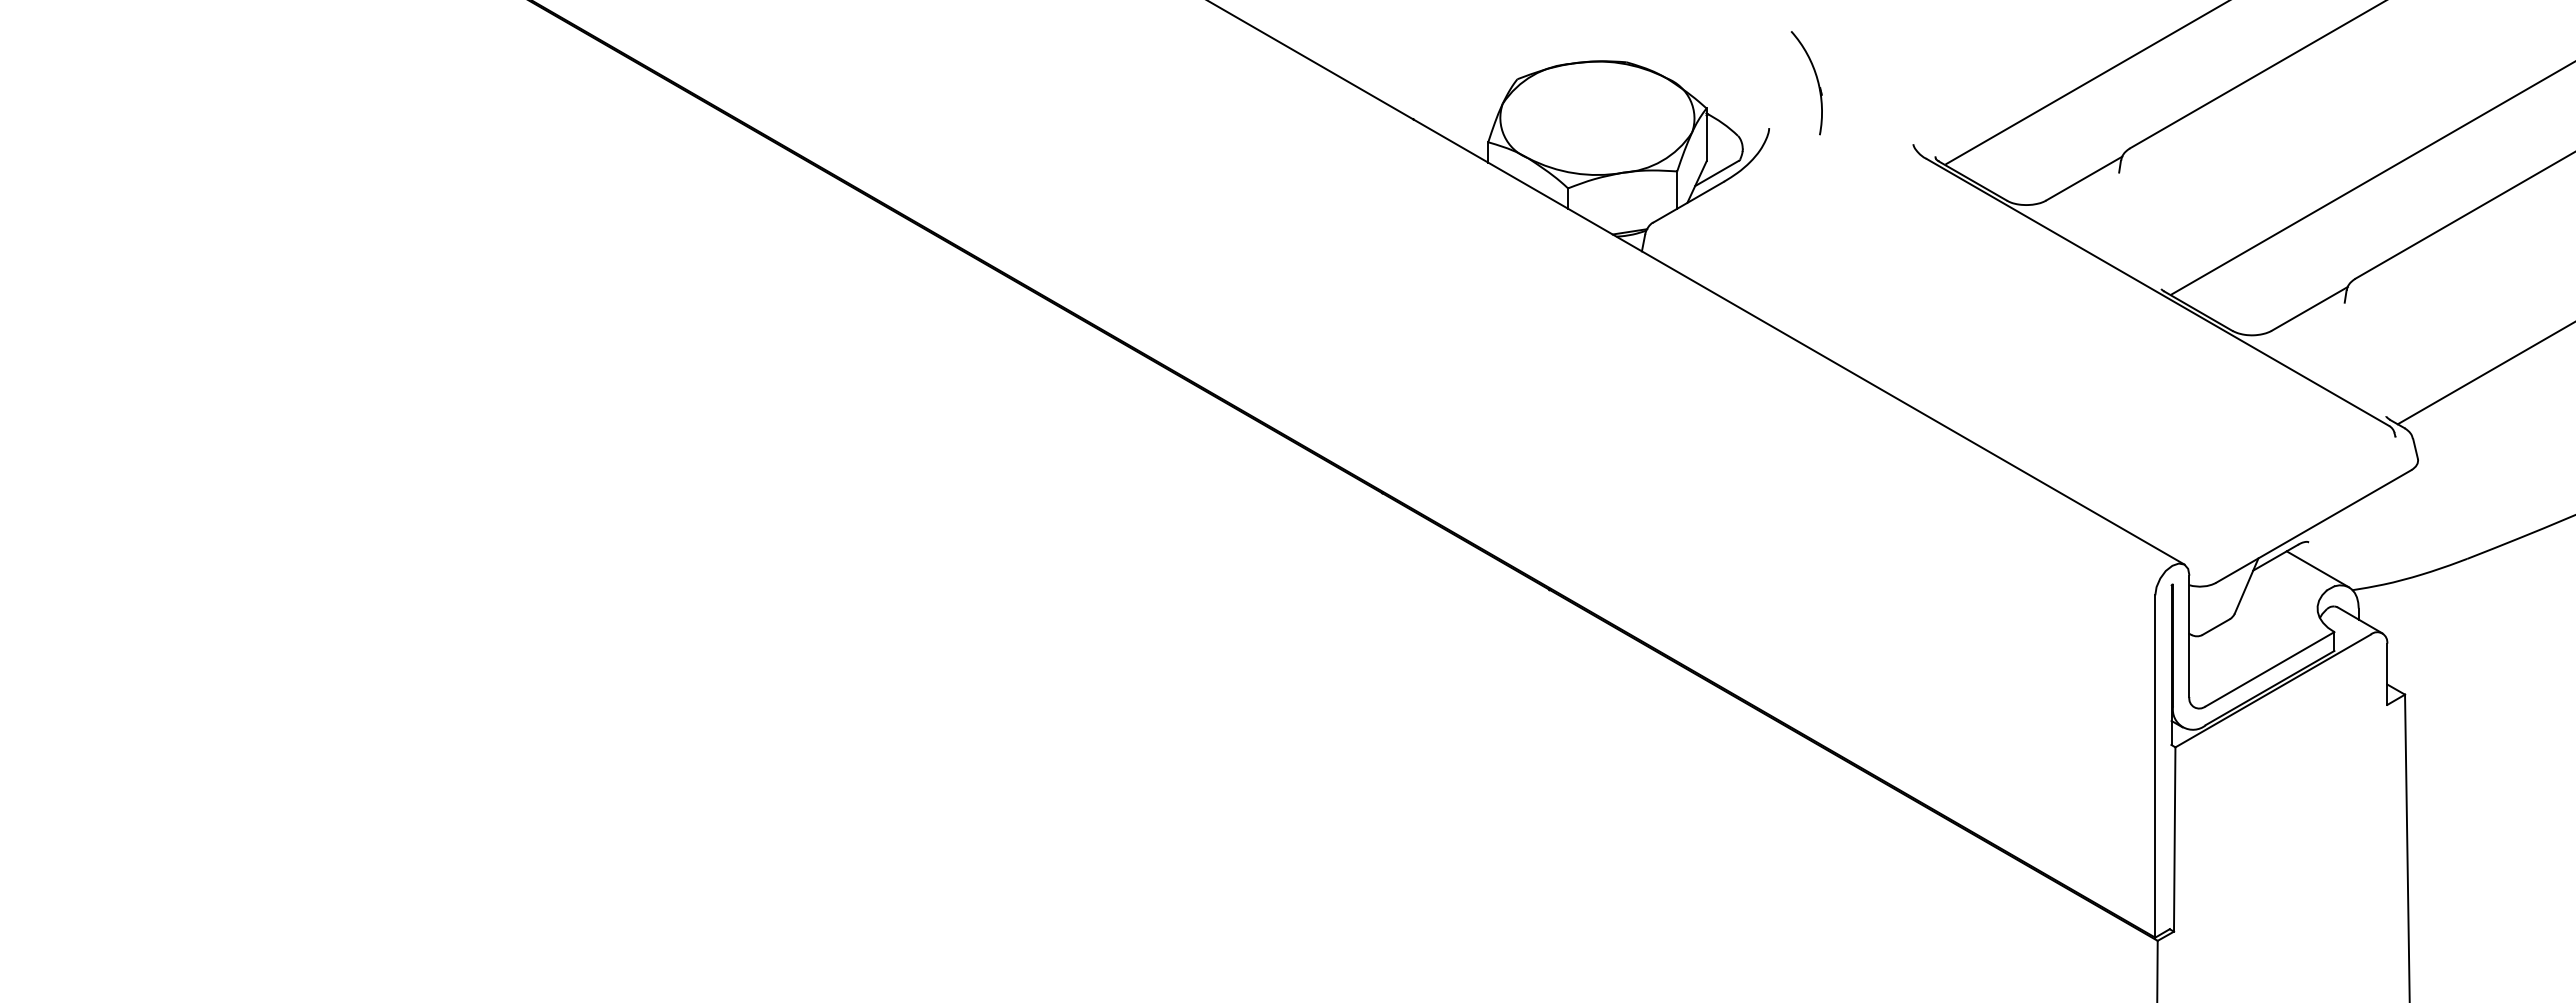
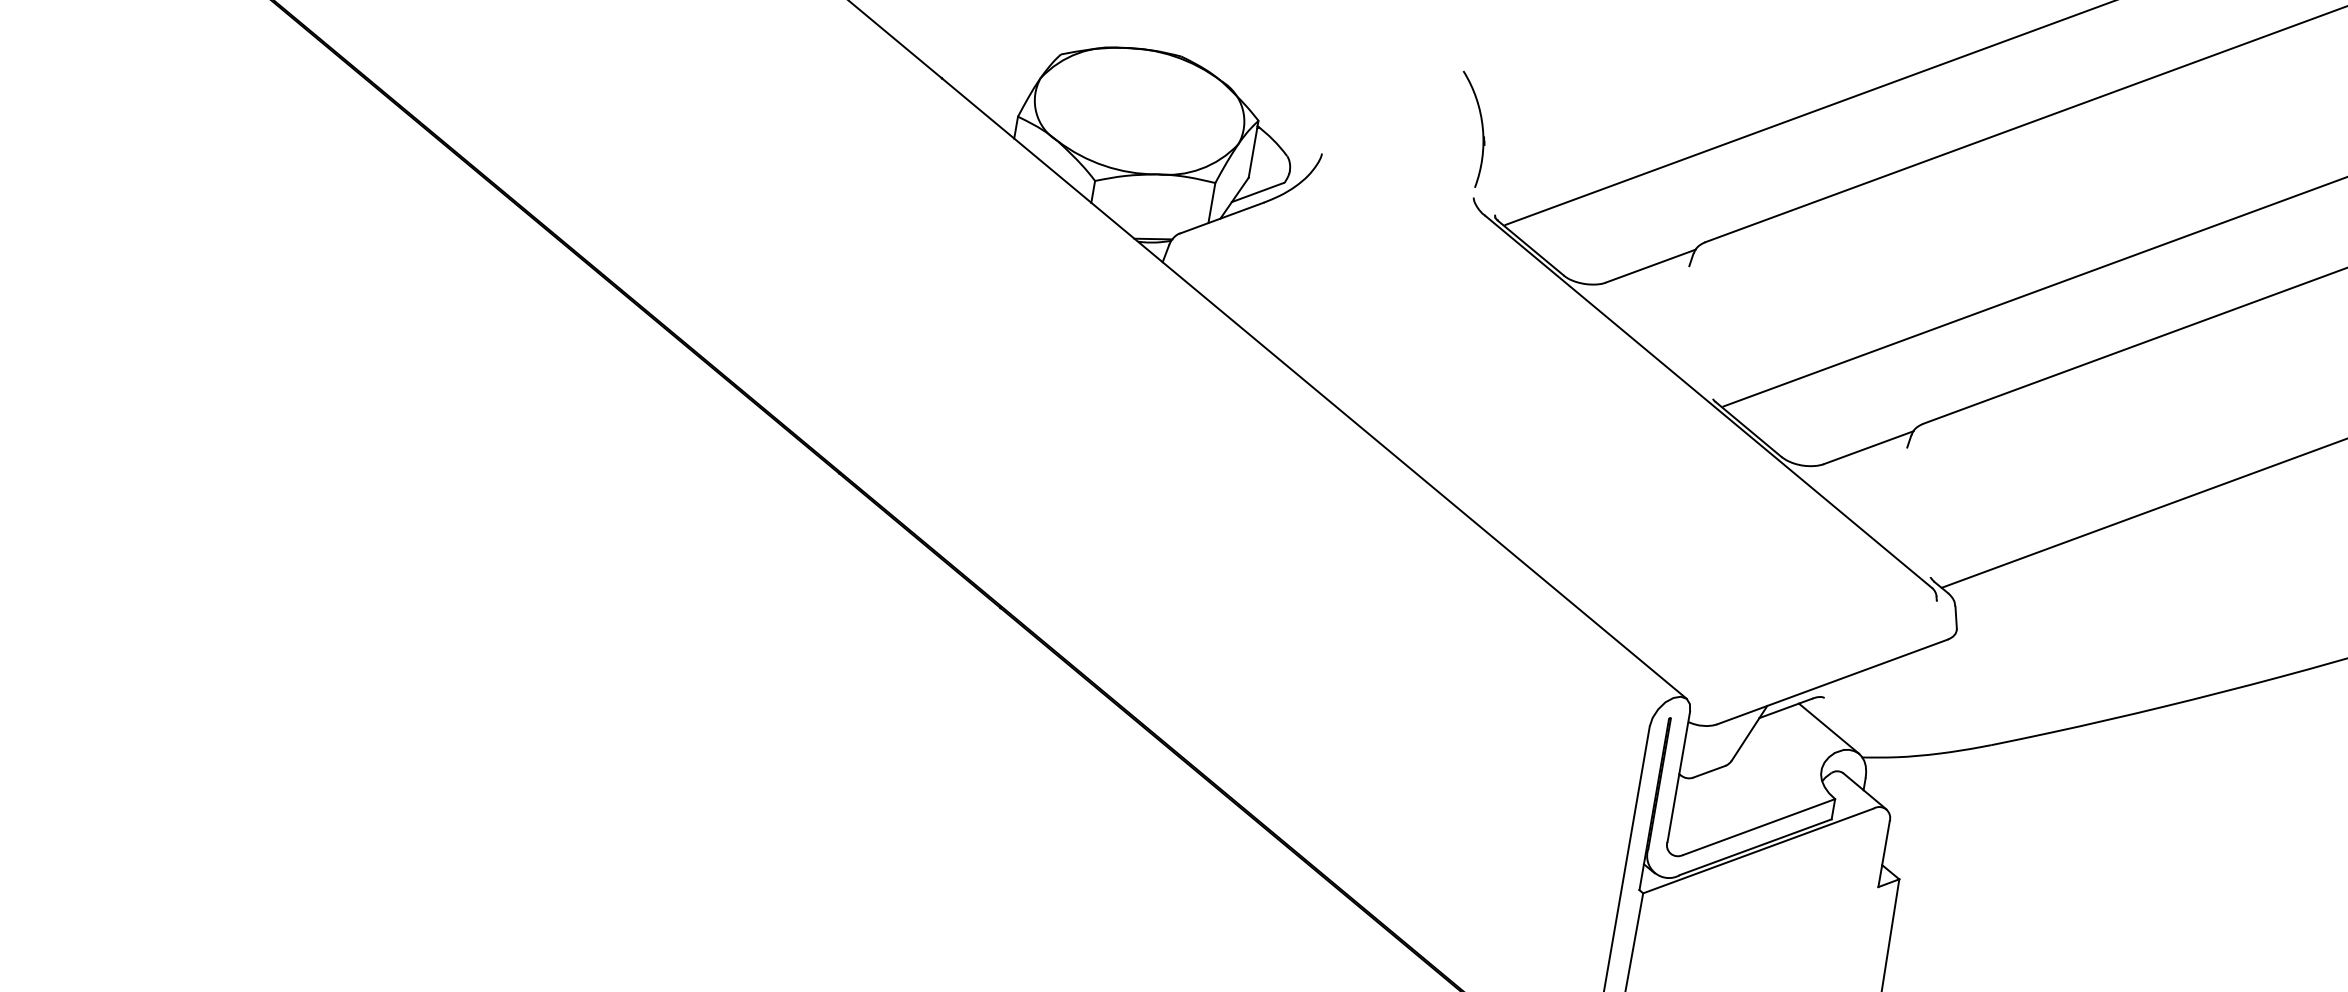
part: (1816, 80) -> (1481, 128), moved

